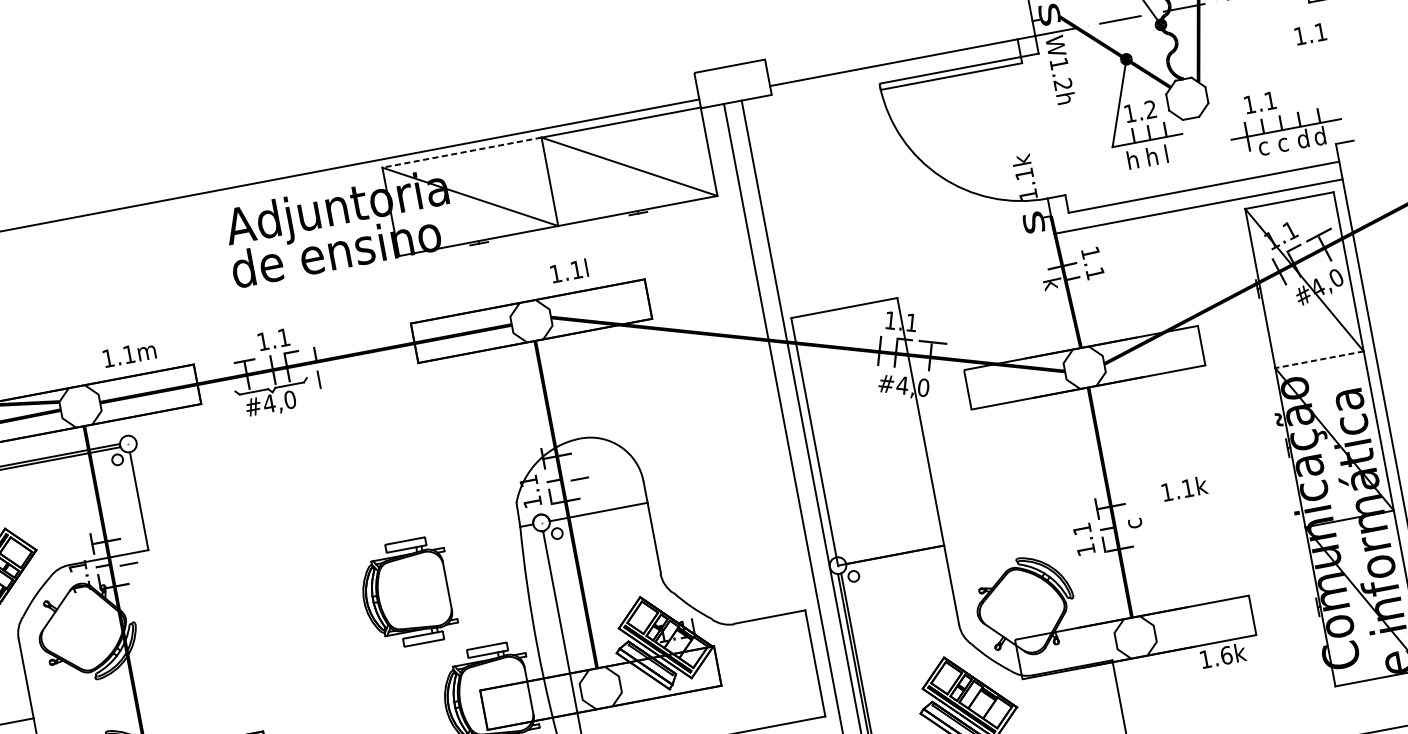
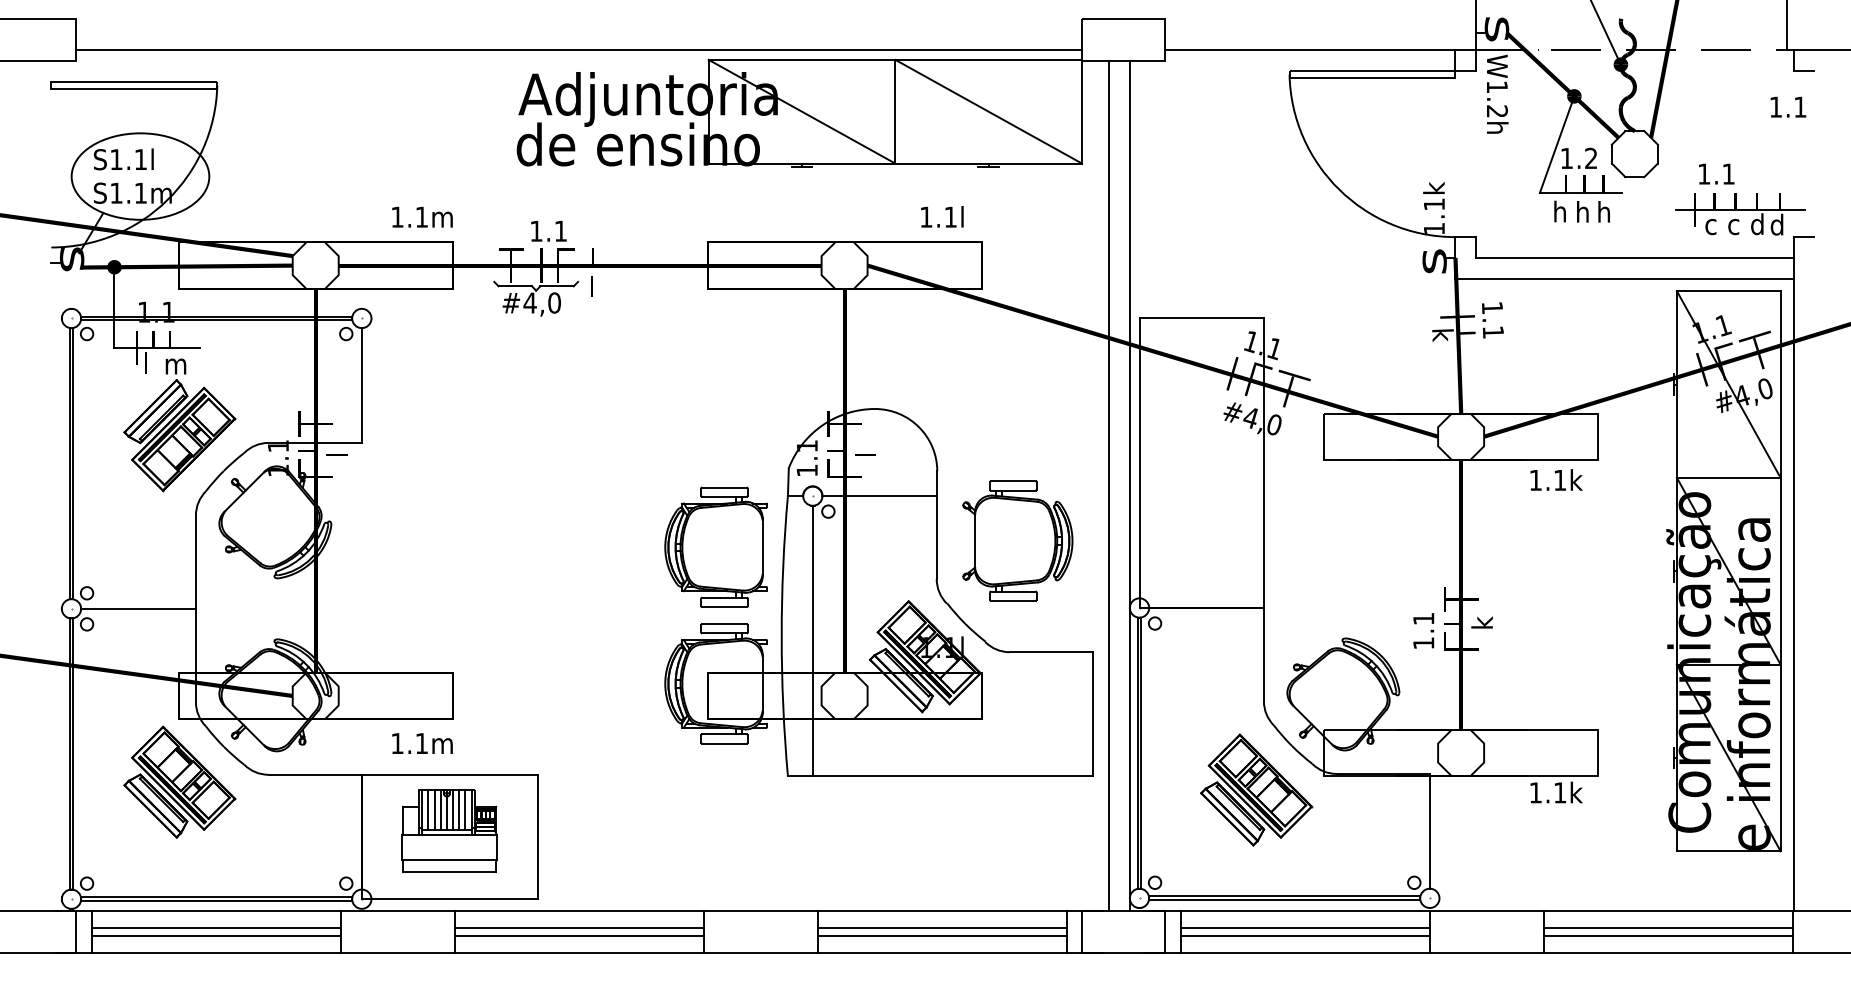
line: (461, 152) -> (801, 59), dashed -> solid
text: (1169, 152) -> (1603, 211), l -> h
text: (569, 270) -> (942, 216), moved
text: (129, 353) -> (422, 216), moved
line: (1319, 359) -> (1728, 477), dashed -> solid
text: (1184, 488) -> (1556, 479), moved
text: (1132, 522) -> (1482, 622), c -> k
part: (723, 527) -> (1017, 540), added
part: (406, 592) -> (715, 546), moved
text: (1226, 655) -> (1560, 792), 1.6k -> 1.1k

